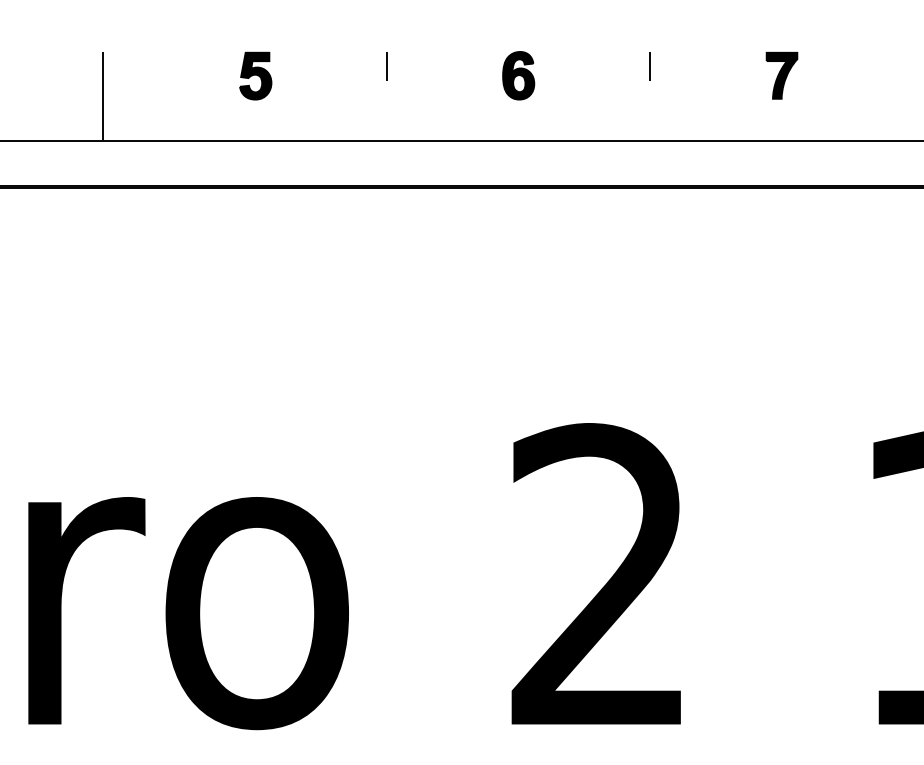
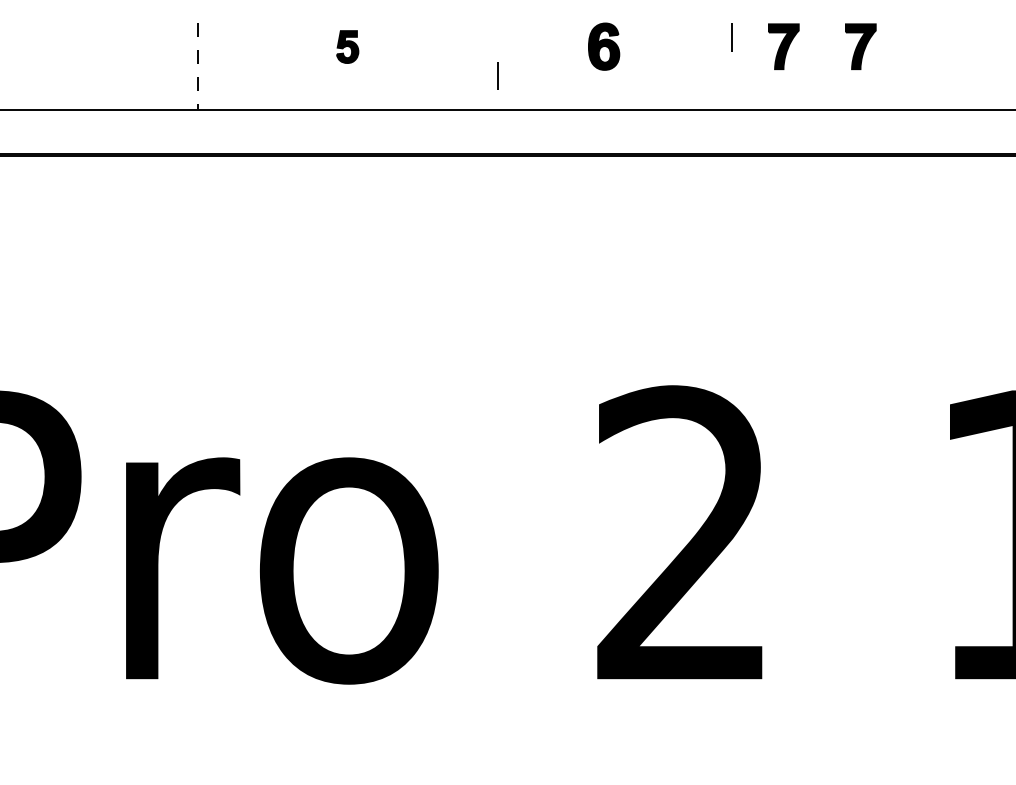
line: (386, 66) -> (497, 75), moved
part: (255, 75) -> (347, 46), size x0.7
part: (702, 75) -> (783, 46), added
line: (102, 96) -> (198, 66), solid -> dashed

